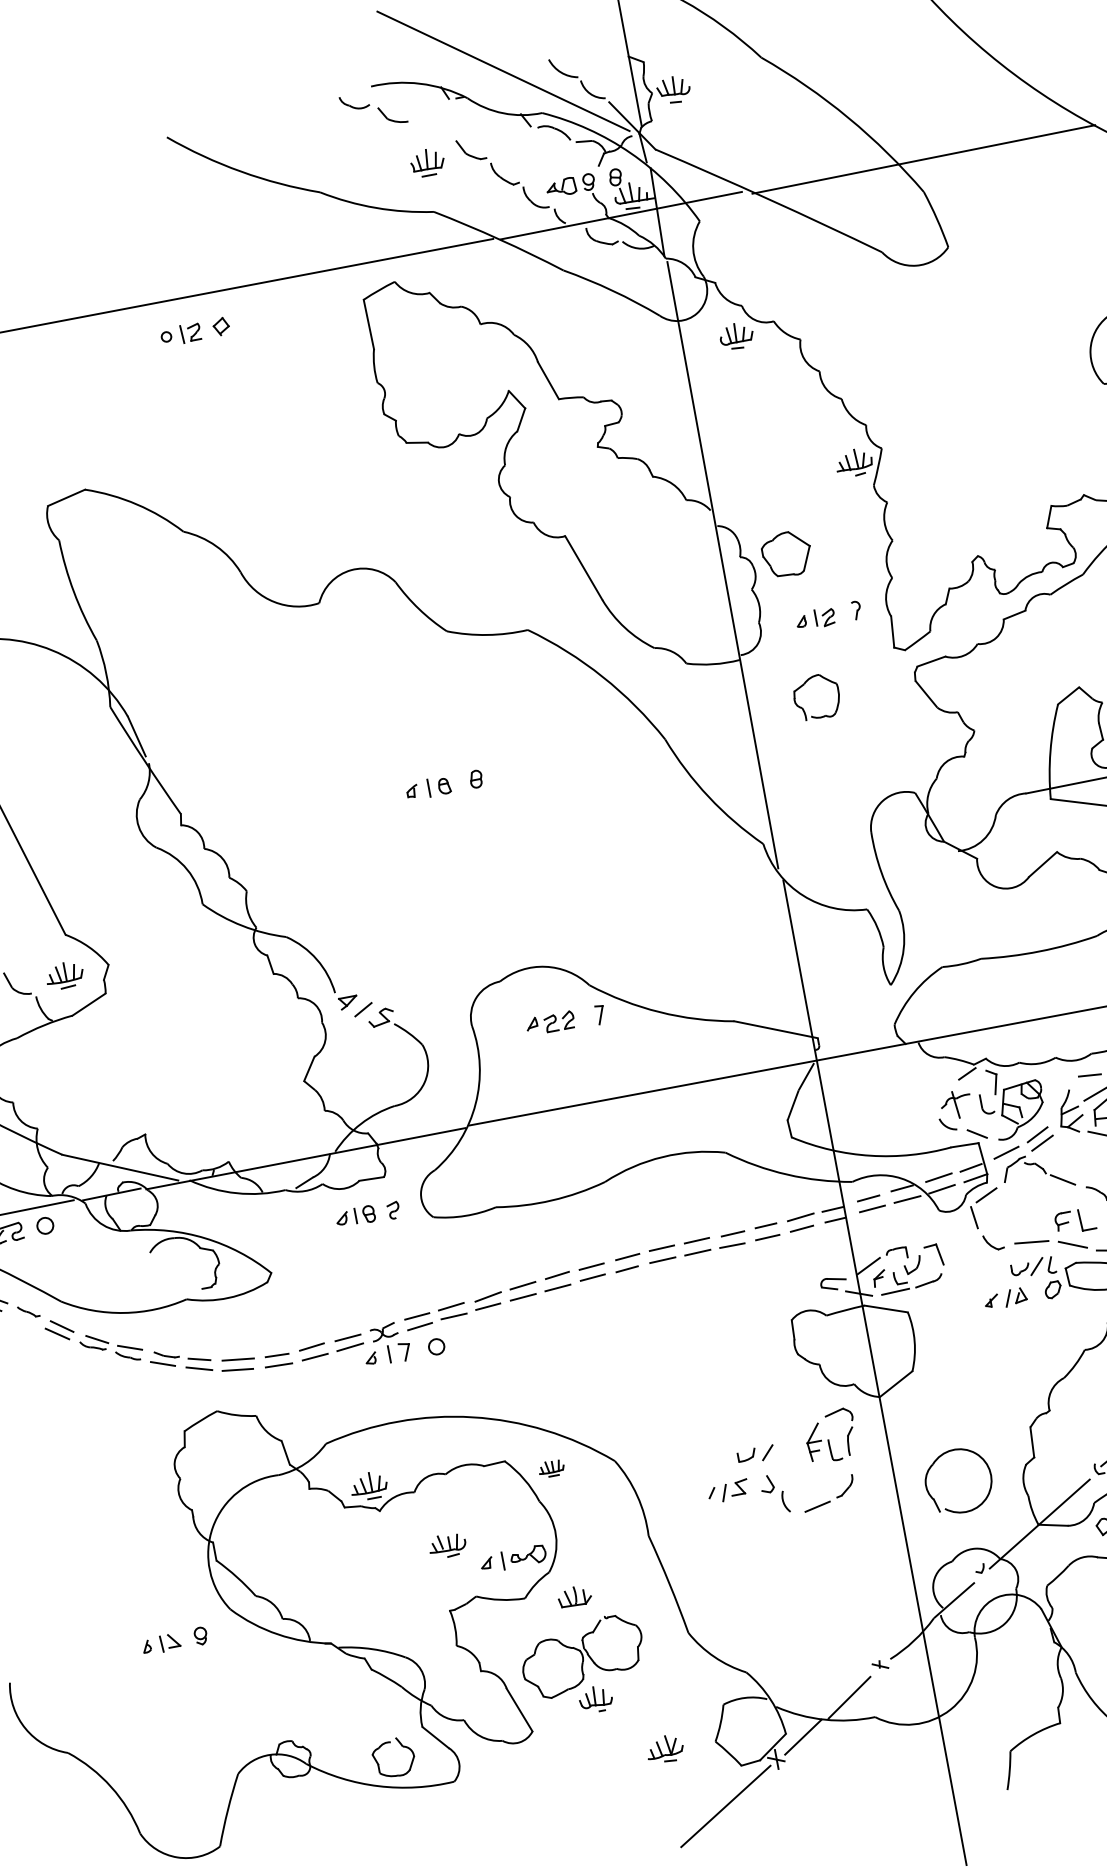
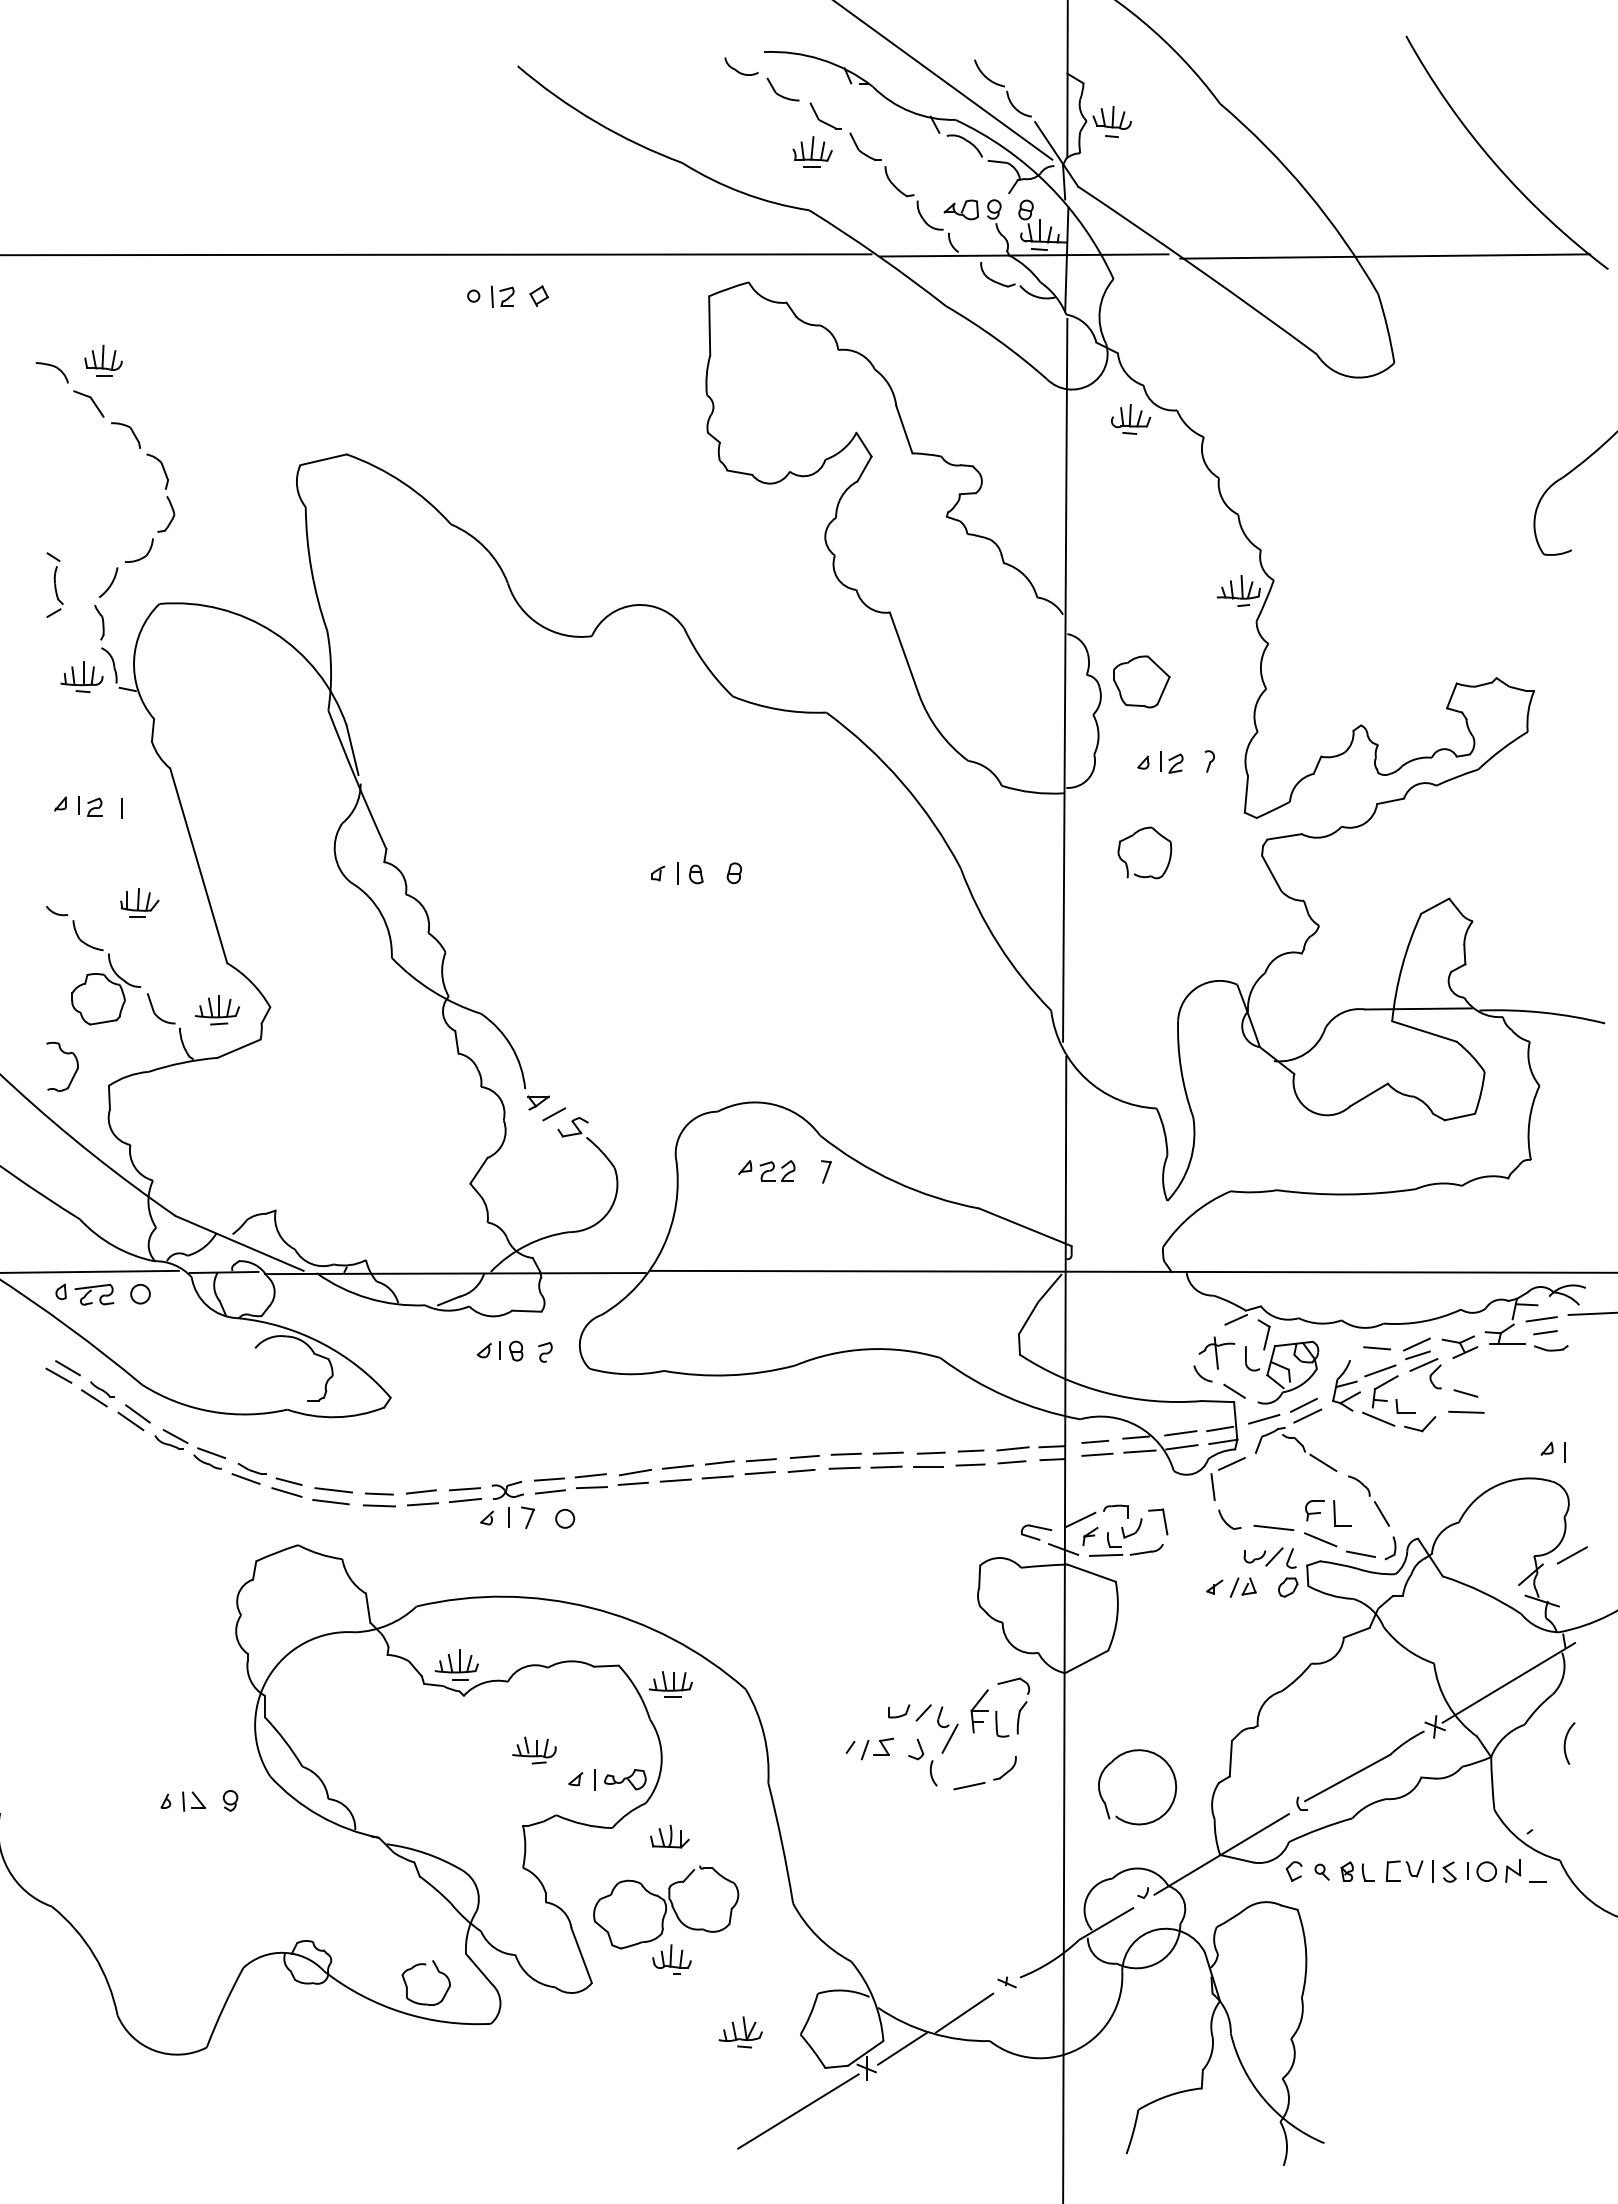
part: (432, 129) -> (825, 115), added
line: (23, 1320) -> (94, 1398), added
part: (790, 1462) -> (947, 1729), added
part: (551, 1468) -> (670, 1684), size x1.43

